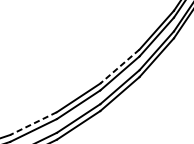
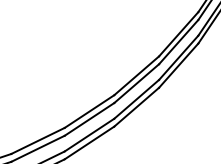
line: (119, 66) -> (136, 75), dashed -> solid
line: (33, 123) -> (38, 140), dashed -> solid

